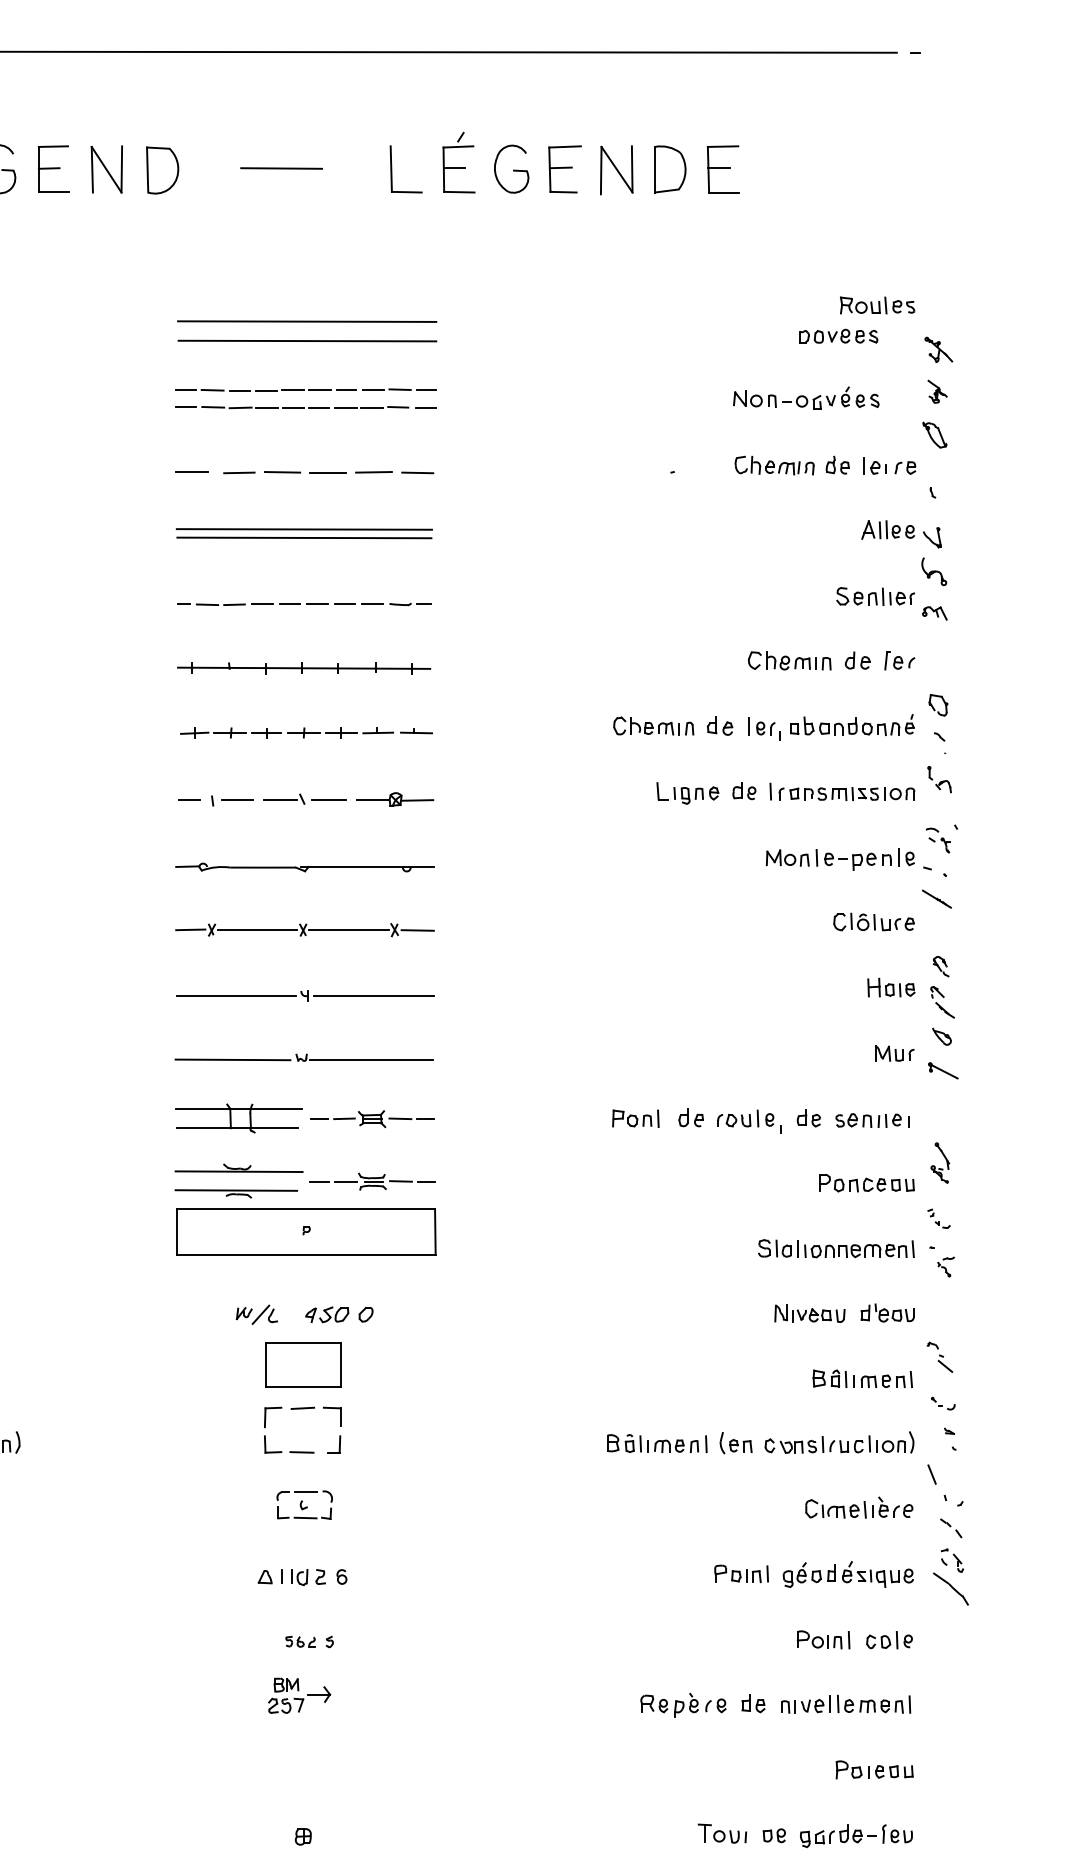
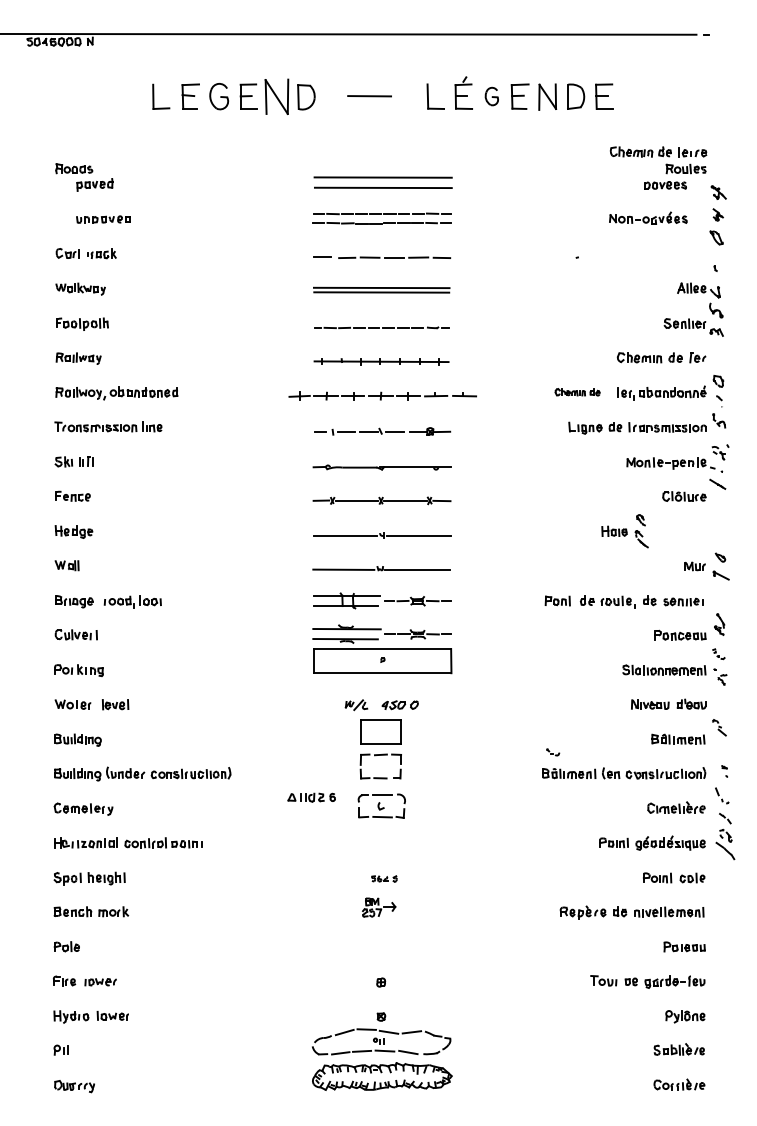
part: (106, 169) -> (276, 96), size x1.4
part: (511, 169) -> (491, 96), size x0.7
part: (825, 464) -> (658, 151), moved
part: (672, 724) -> (577, 391), size x0.7
part: (305, 731) -> (382, 395), size x1.4
part: (910, 987) -> (624, 531), moved
part: (943, 1403) -> (553, 752), moved
part: (945, 1484) -> (722, 795), size x0.7
part: (303, 1505) -> (381, 806), size x1.6
part: (302, 1577) -> (311, 797), moved

